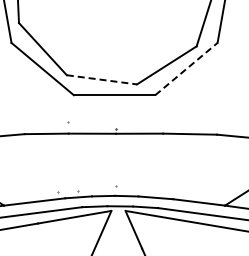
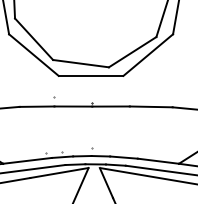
line: (186, 69) -> (148, 55), dashed -> solid
line: (102, 79) -> (81, 63), dashed -> solid

